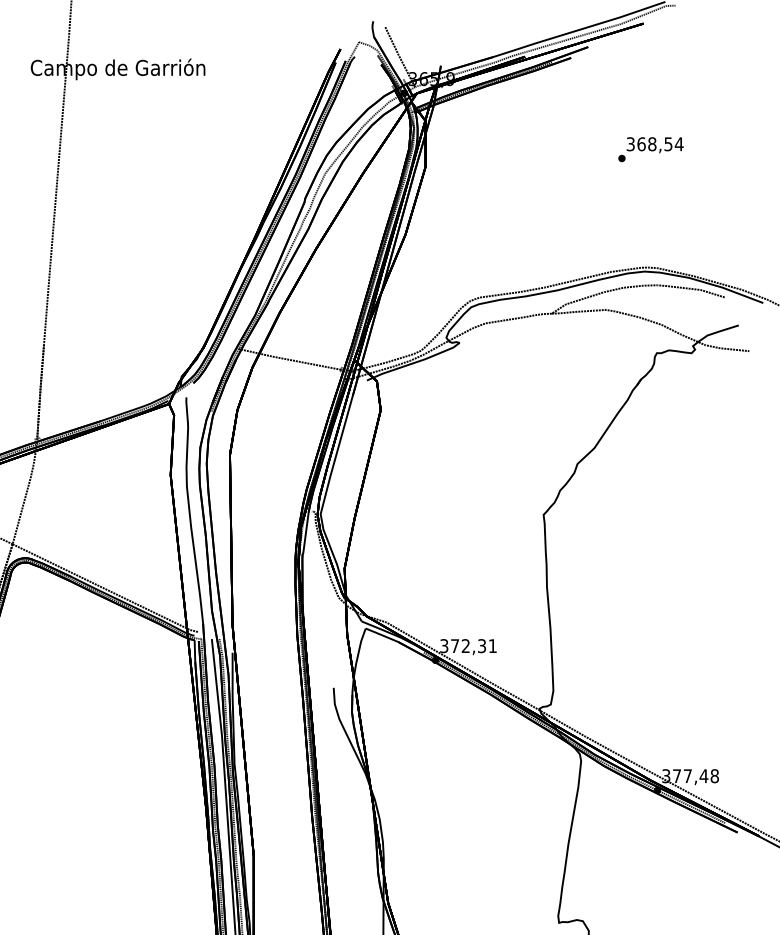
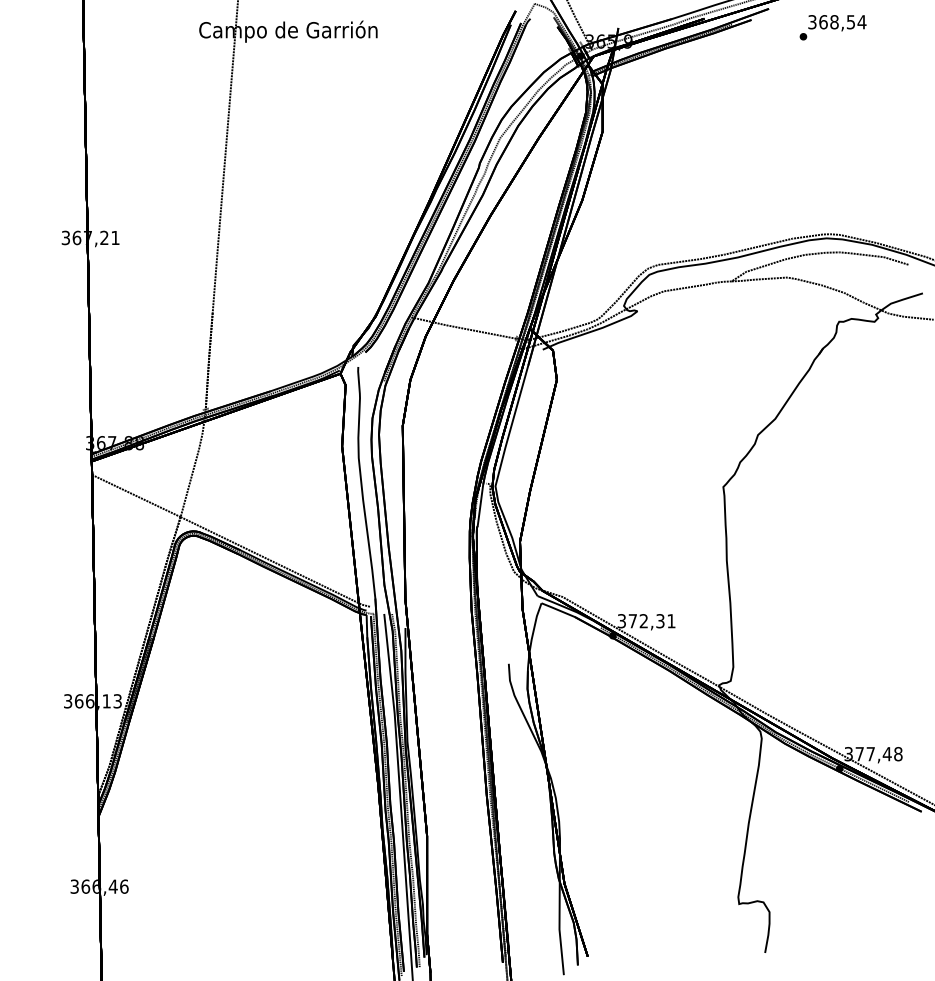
text: (650, 149) -> (832, 27), moved

